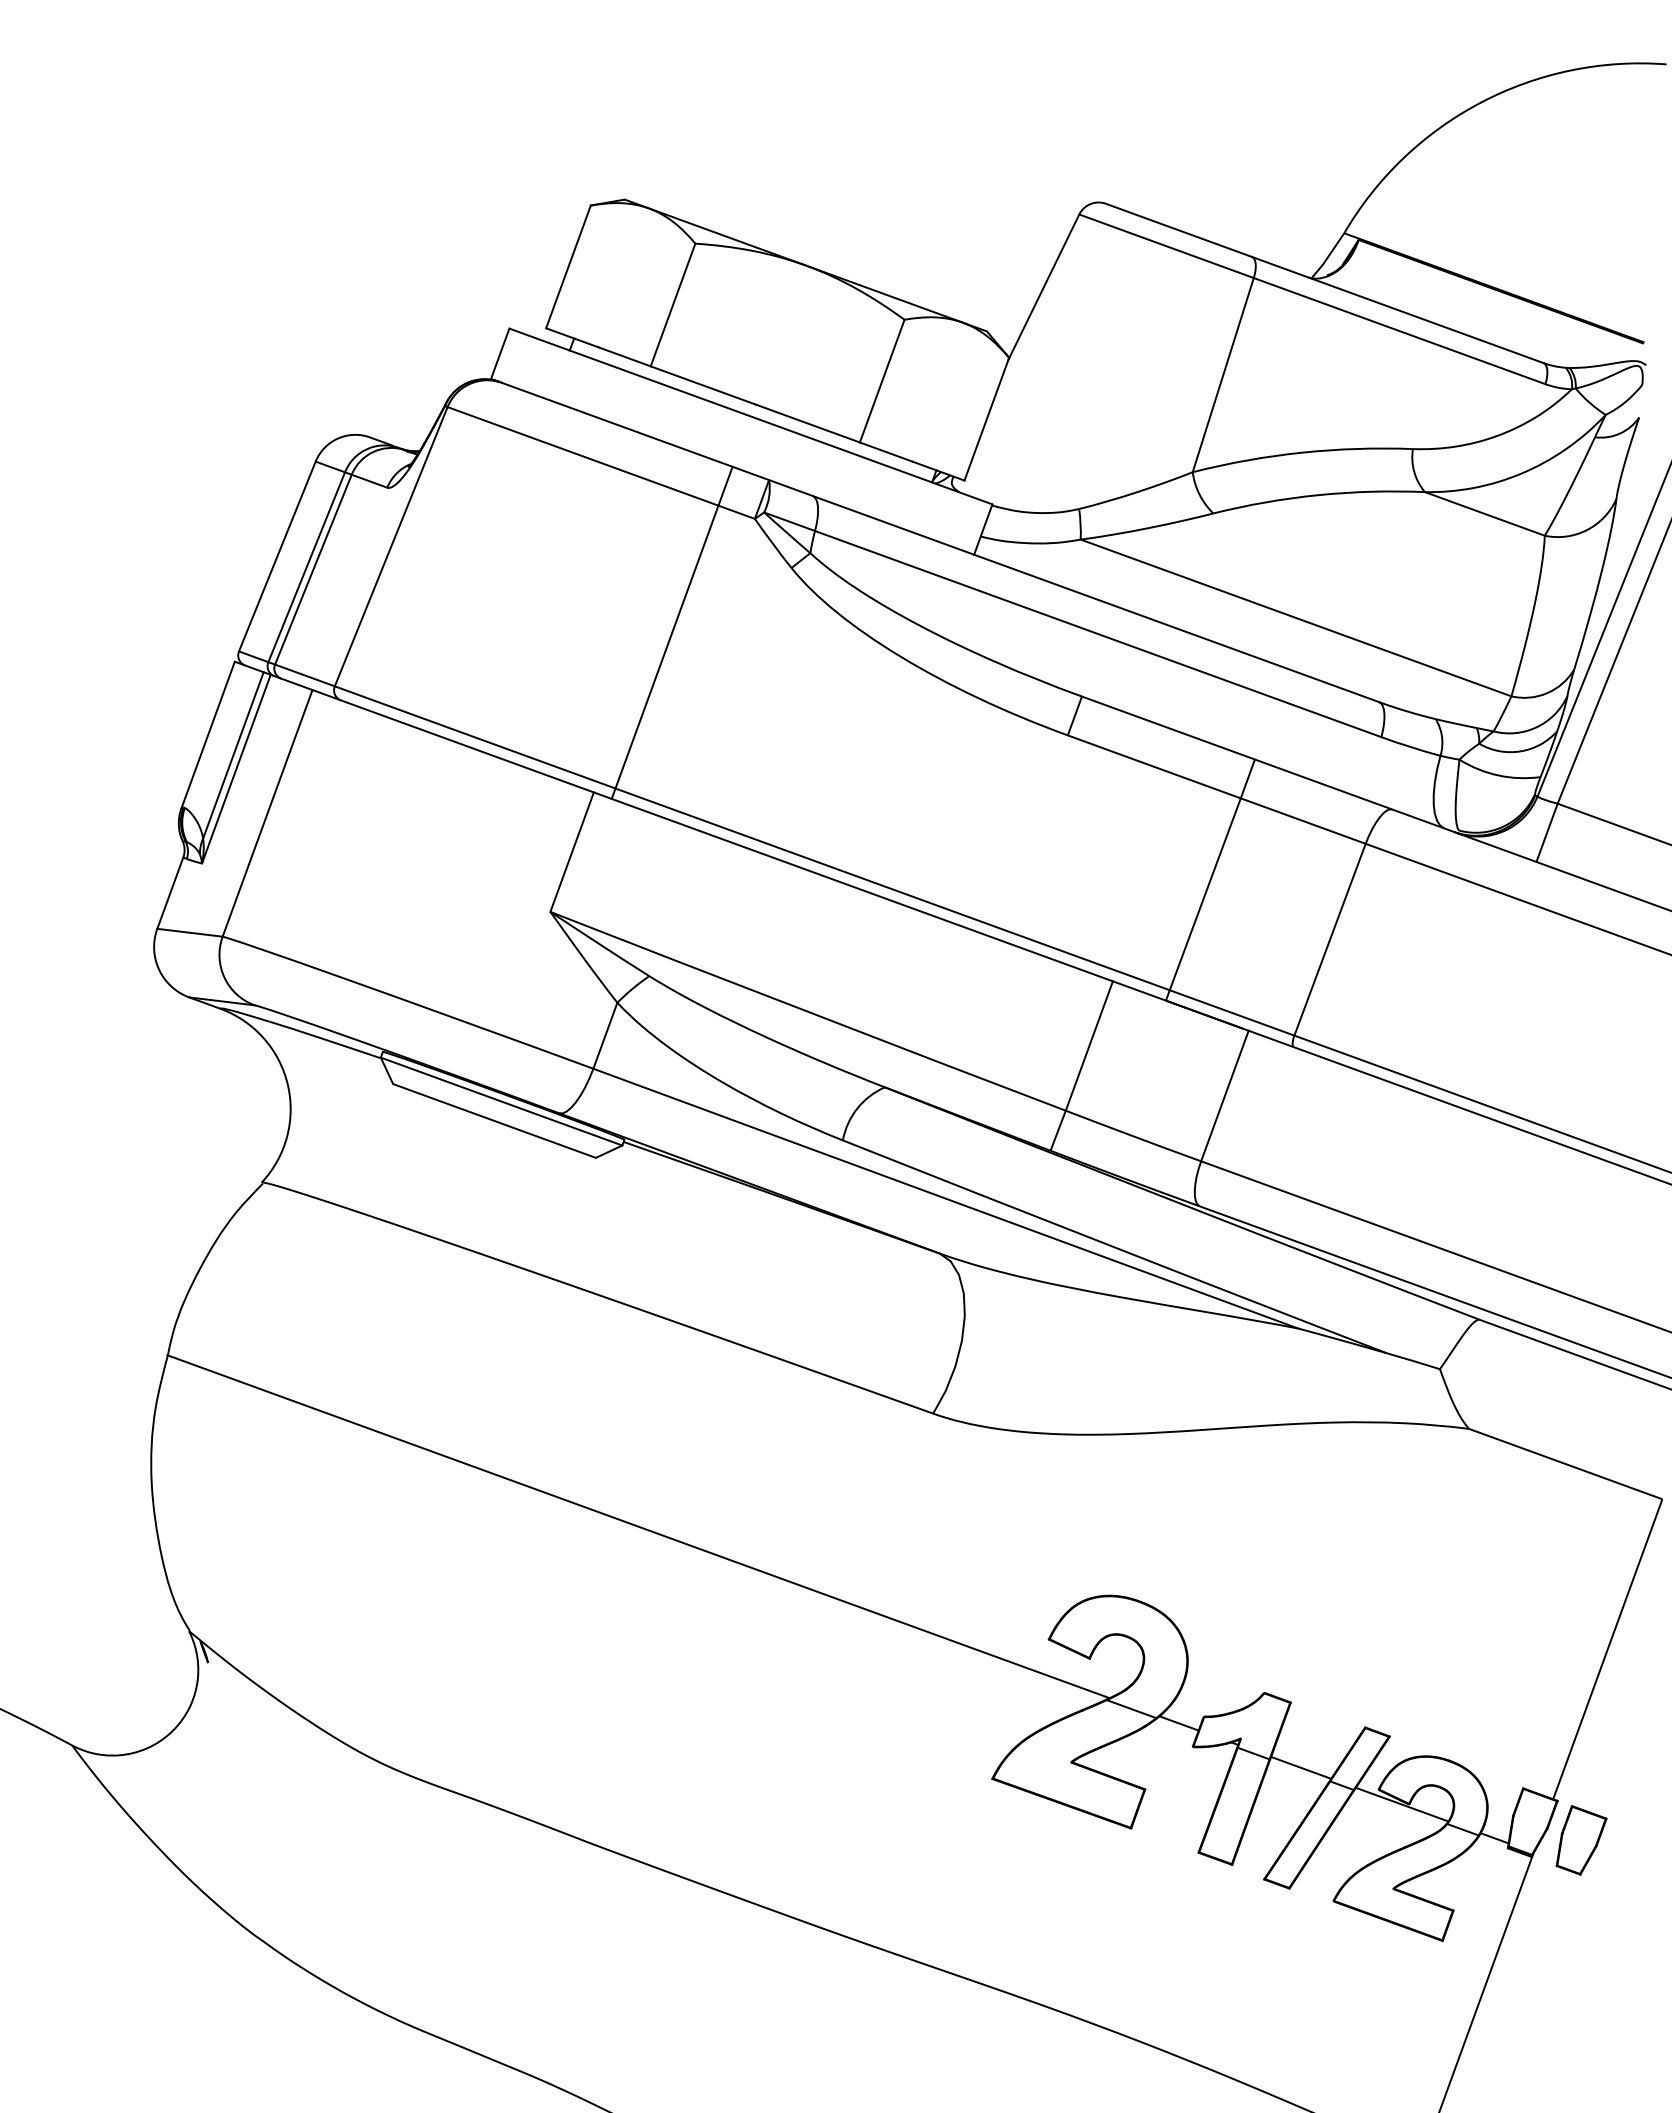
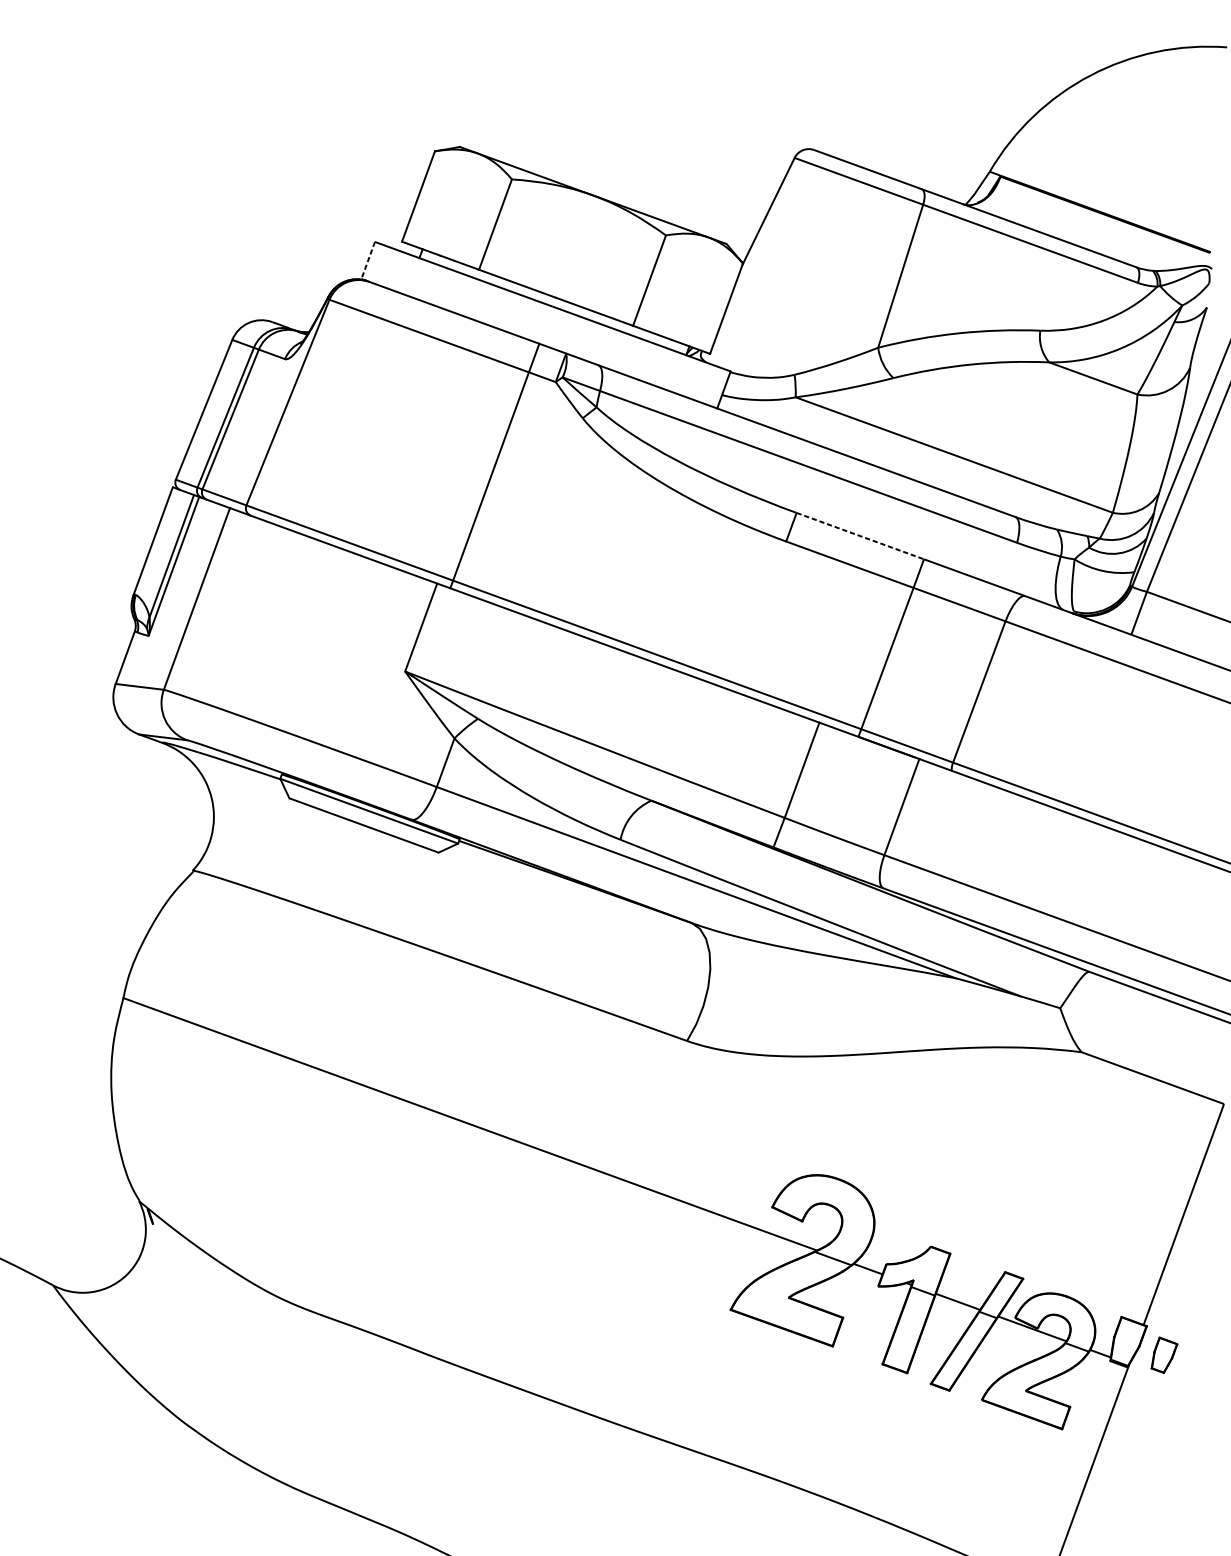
line: (500, 353) -> (368, 260), solid -> dashed
line: (1168, 728) -> (860, 536), solid -> dashed
part: (1581, 1840) -> (1164, 1355), size x0.7

